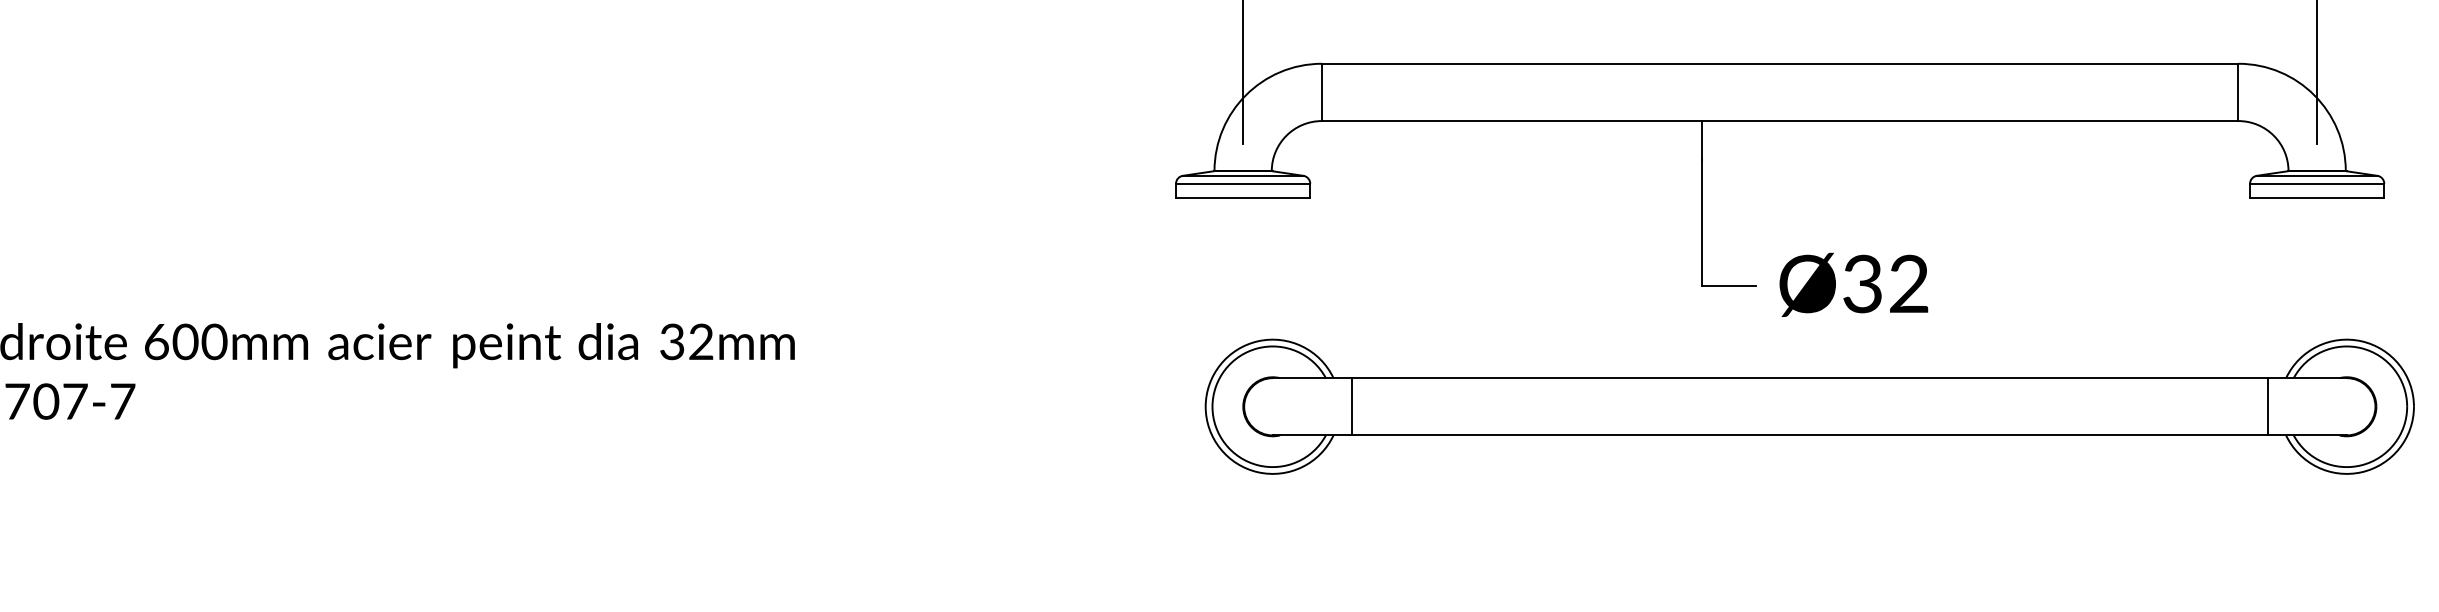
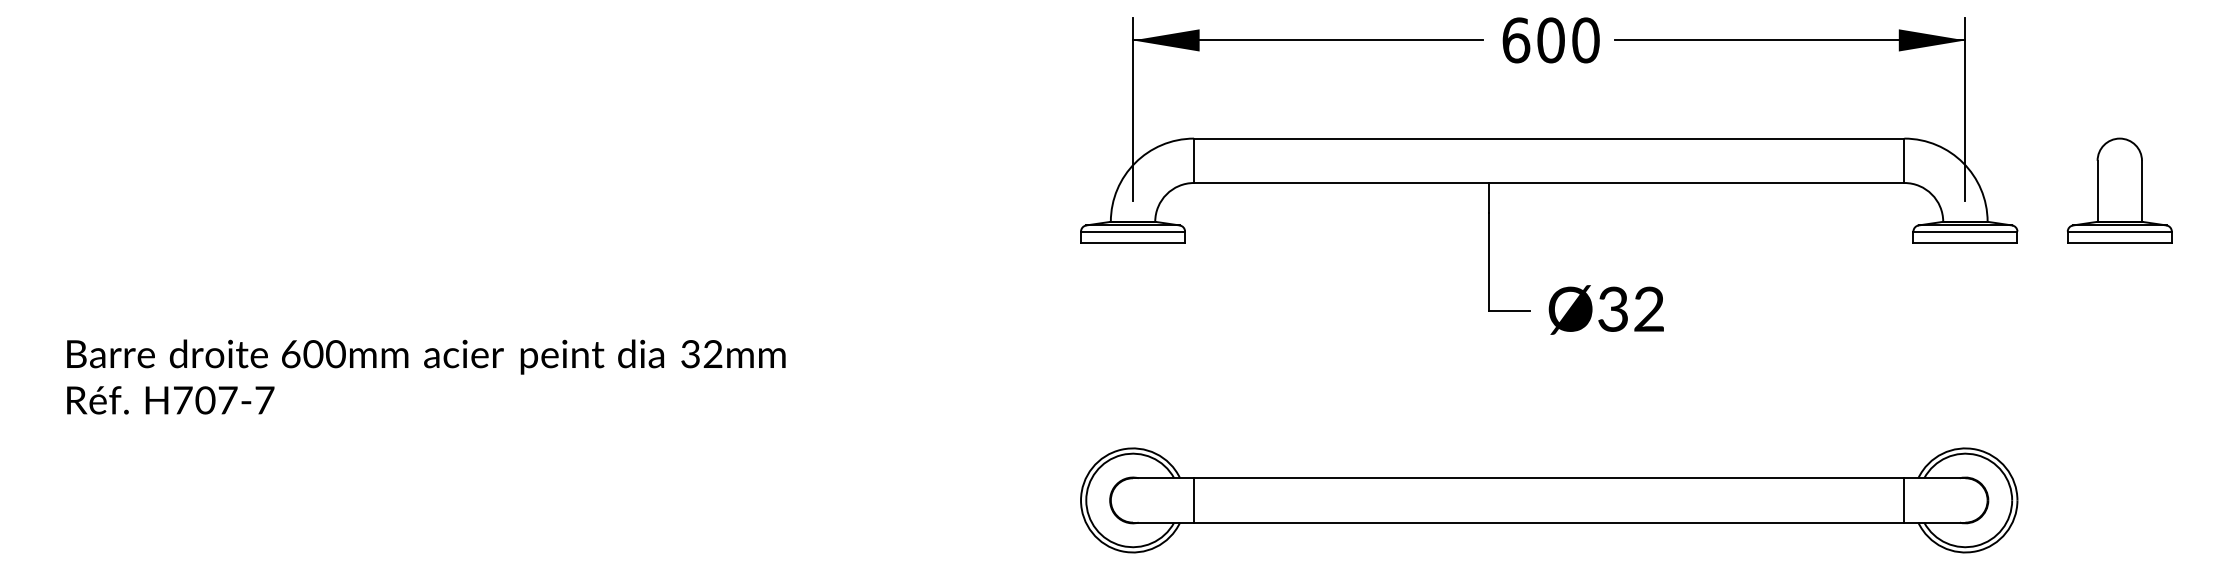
part: (1810, 406) -> (1549, 500), moved

